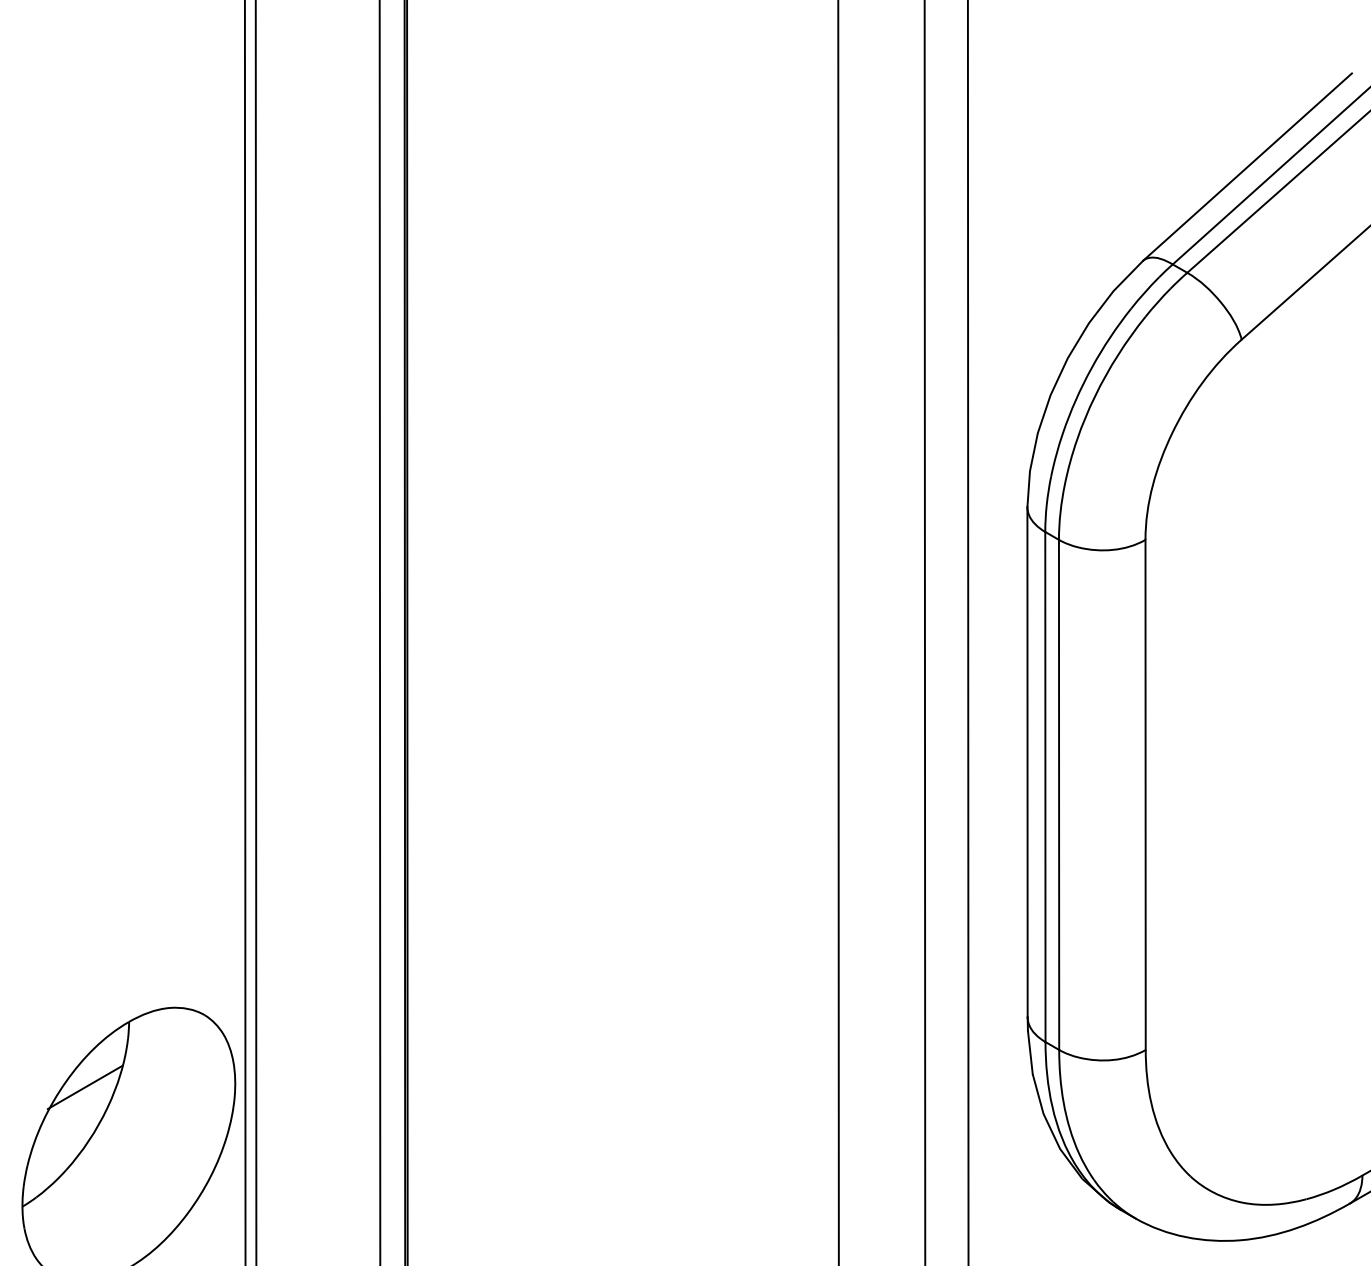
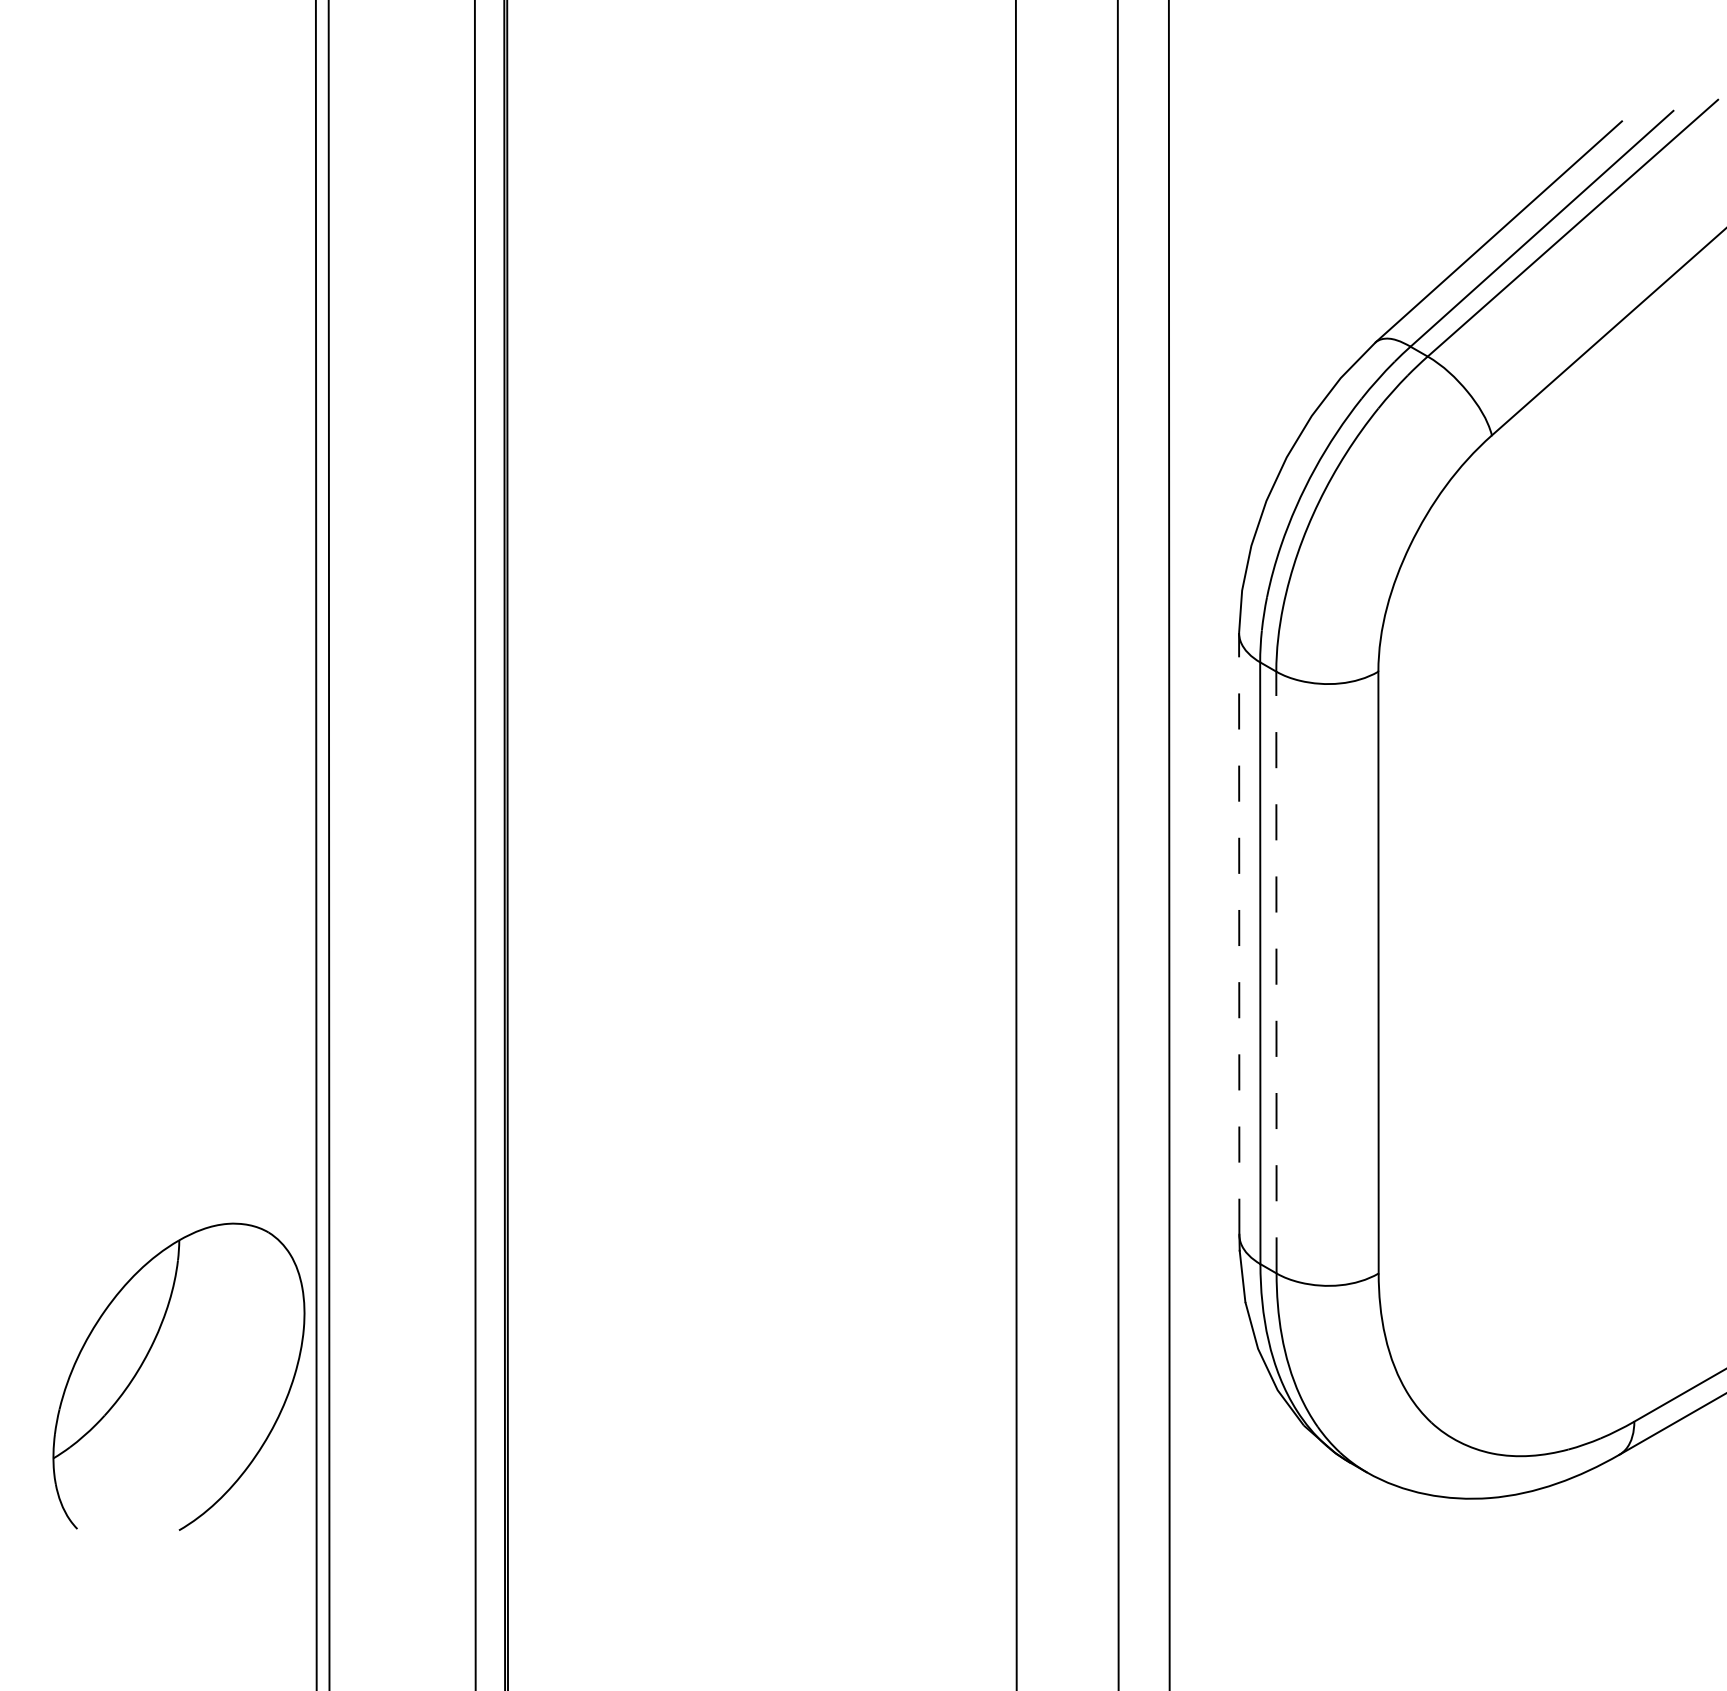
line: (1027, 761) -> (1239, 933), solid -> dashed
line: (1059, 794) -> (1276, 972), solid -> dashed
line: (85, 1087) -> (127, 1317), removed

